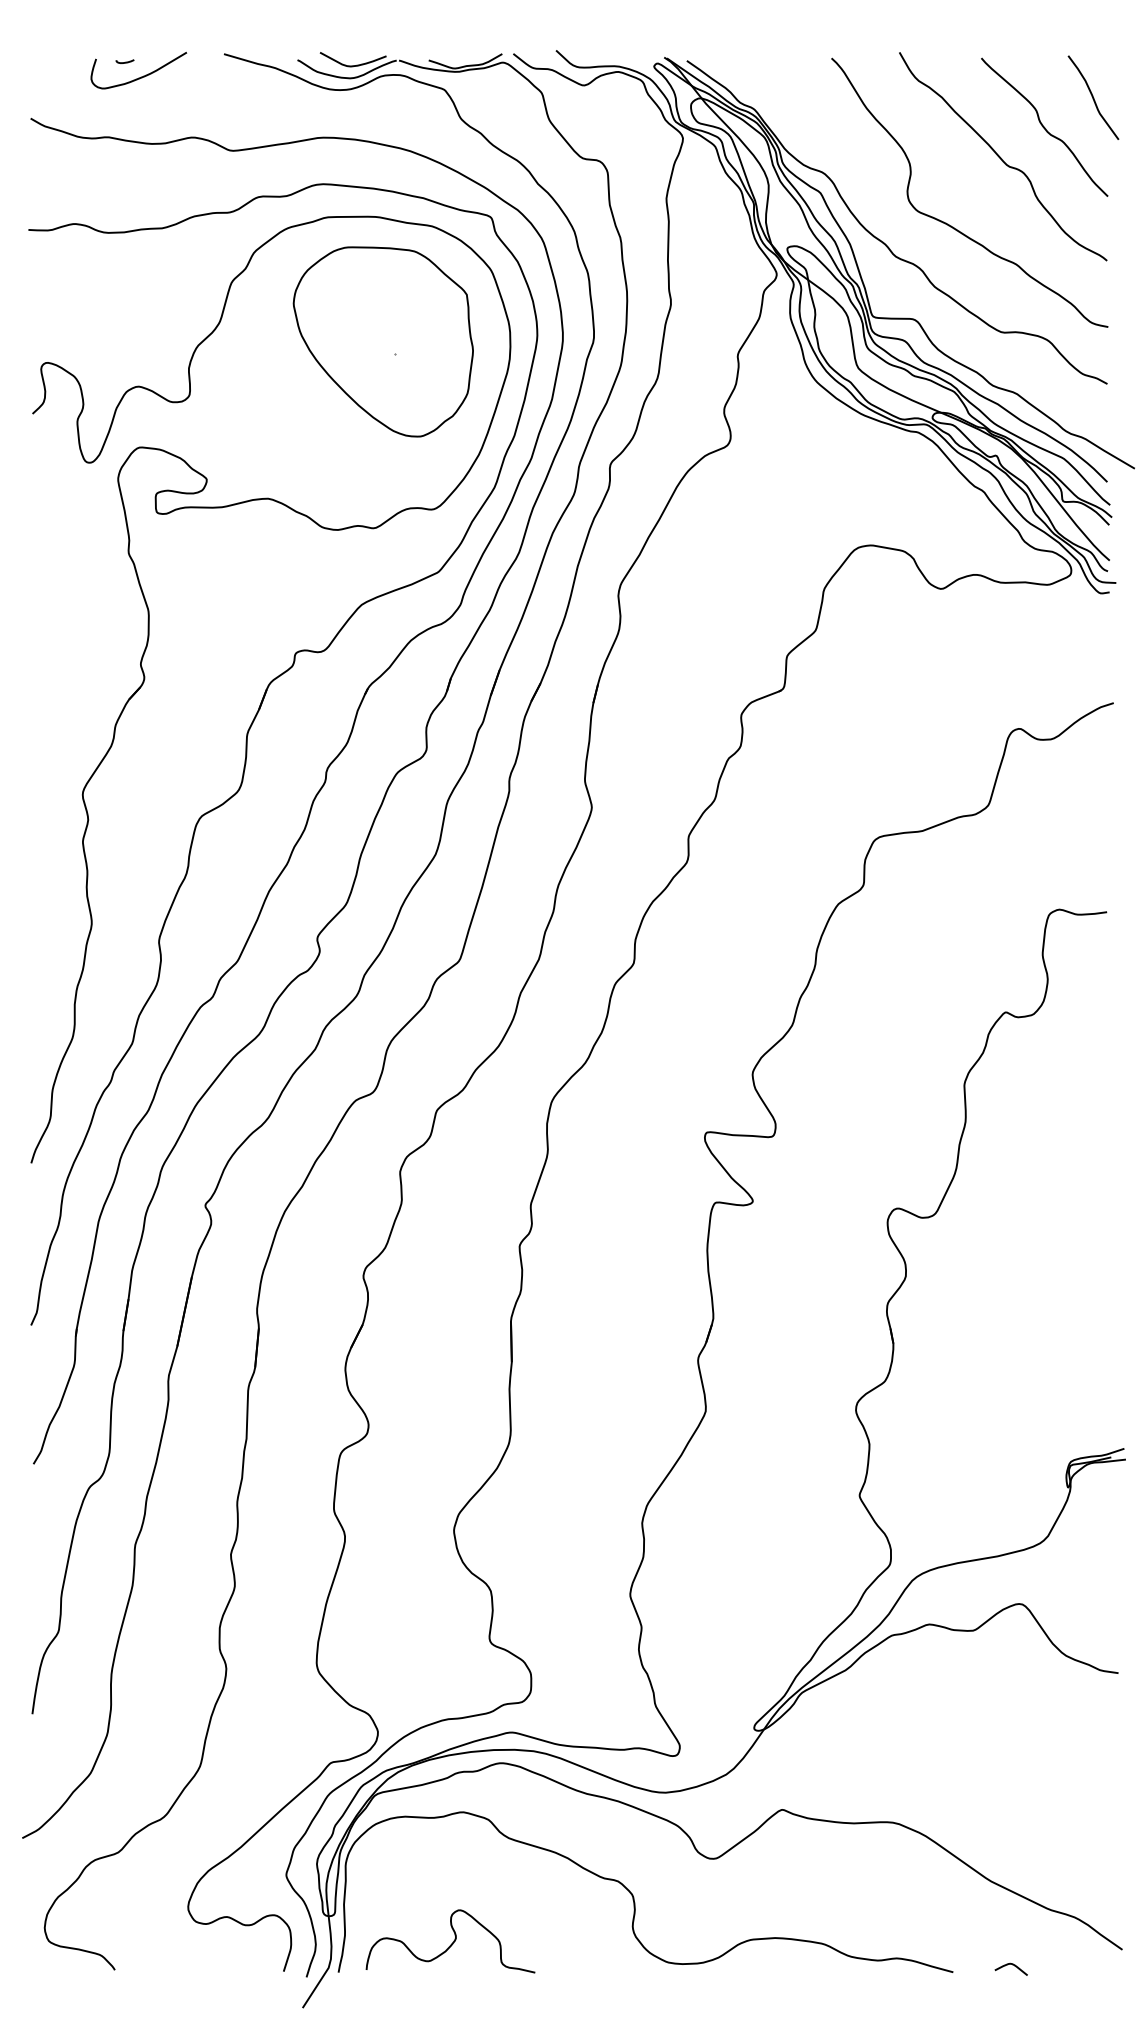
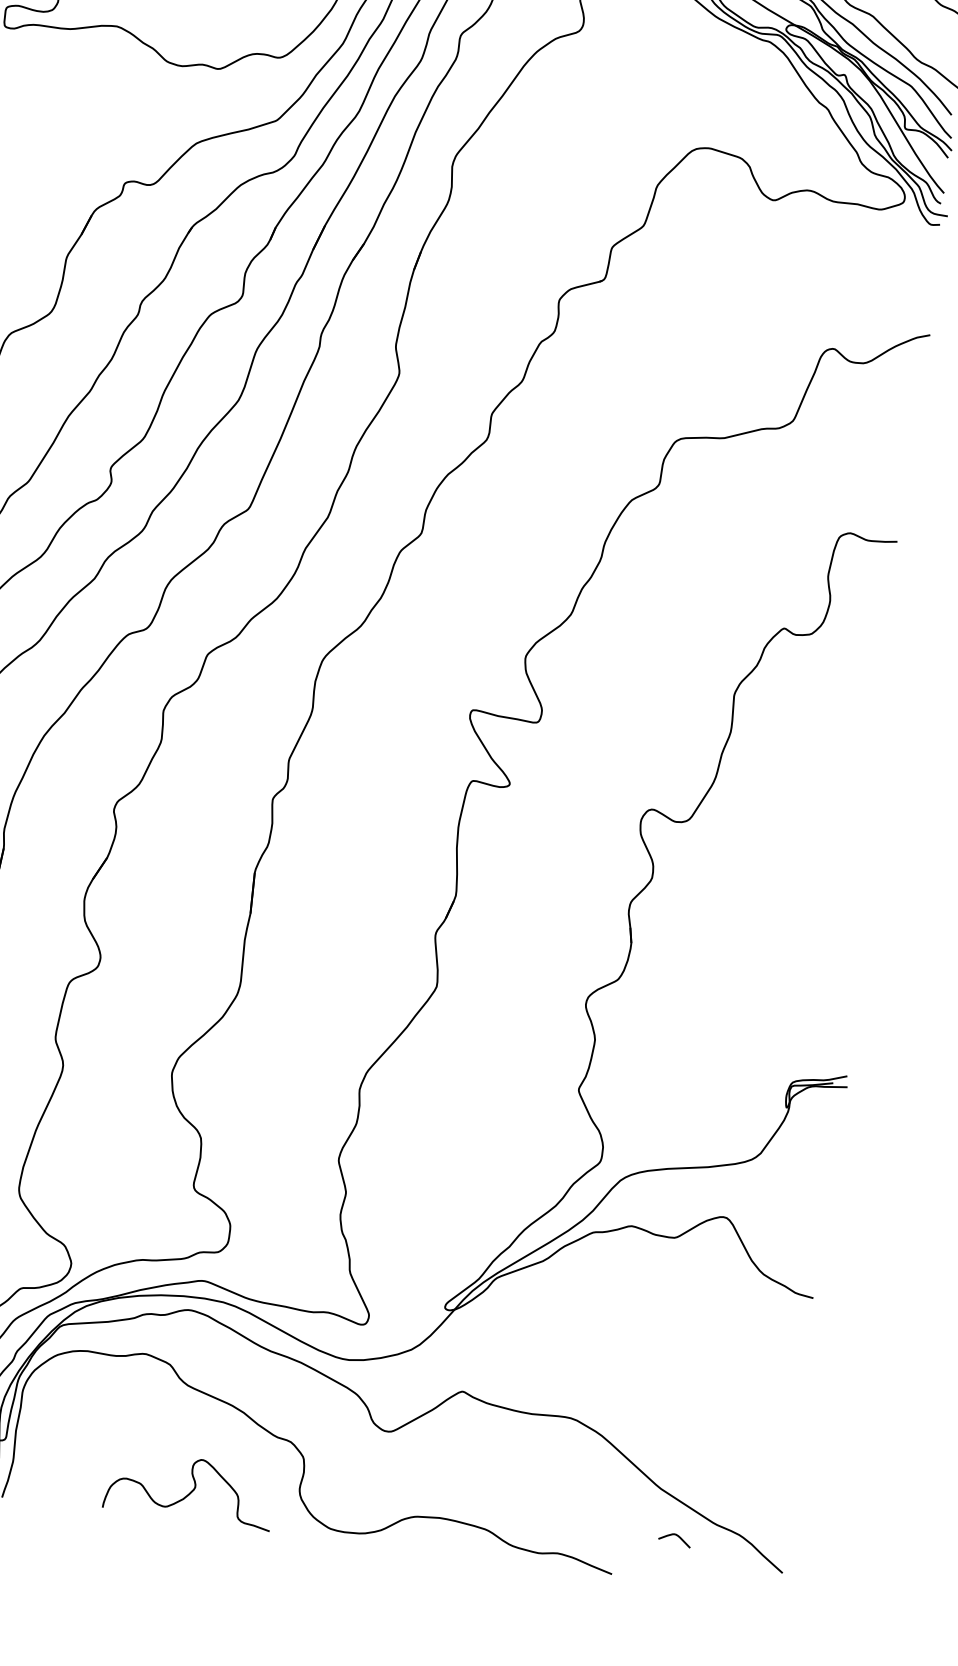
curve: (452, 1942) -> (191, 1491), moved
curve: (1012, 1965) -> (676, 1536), moved

